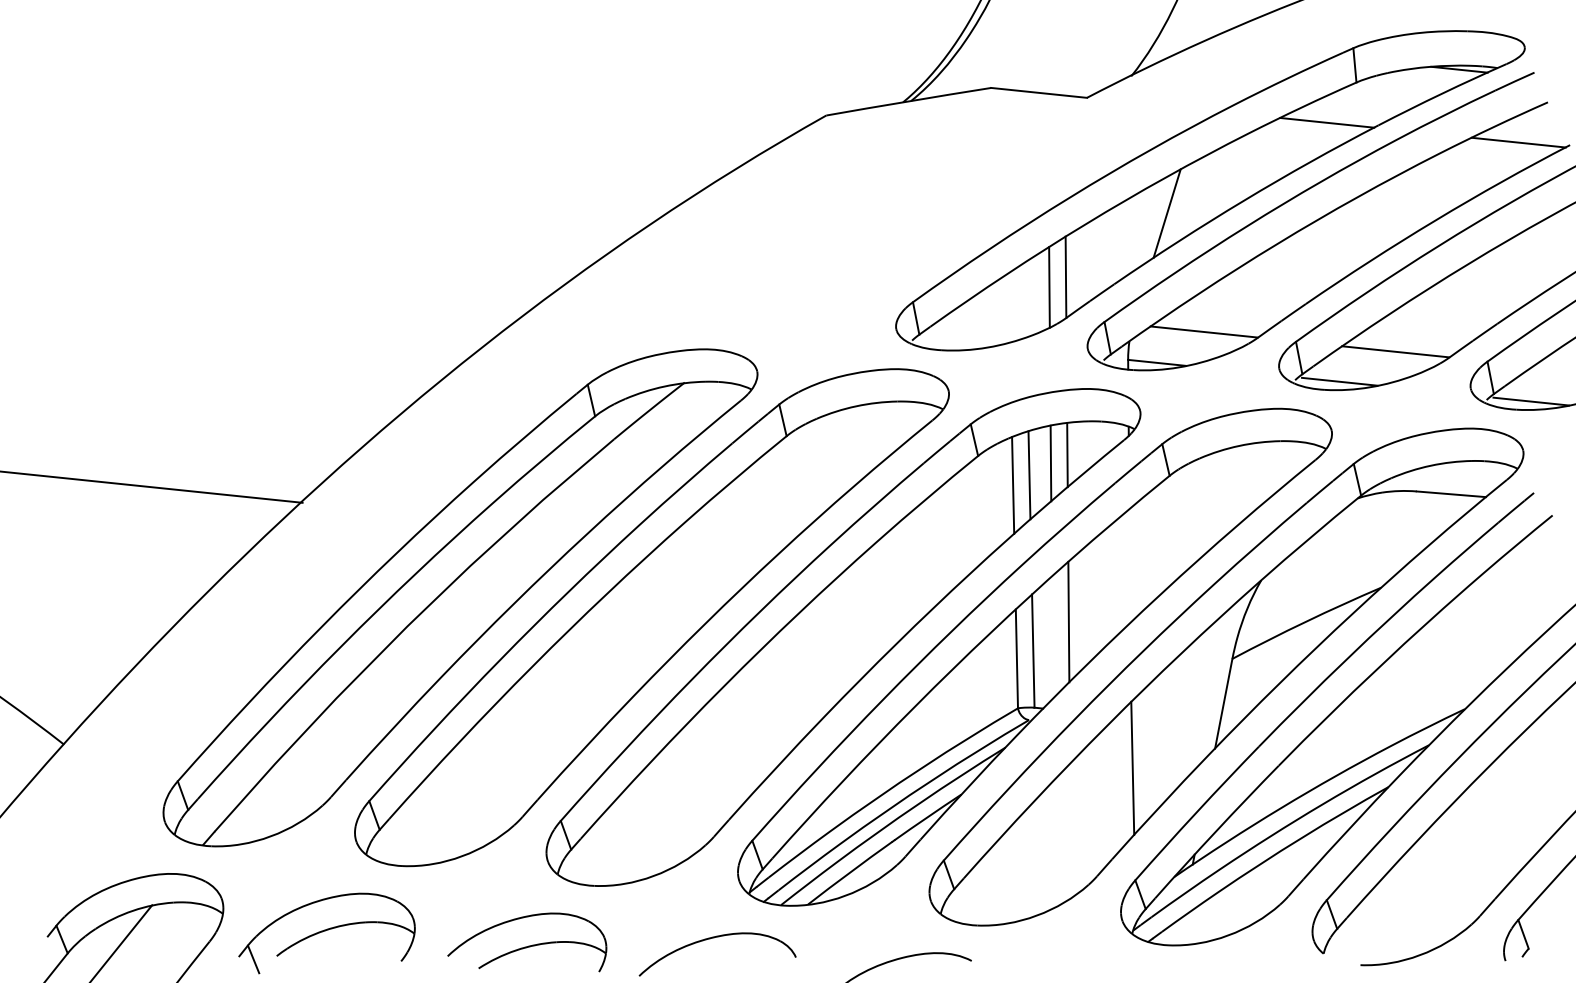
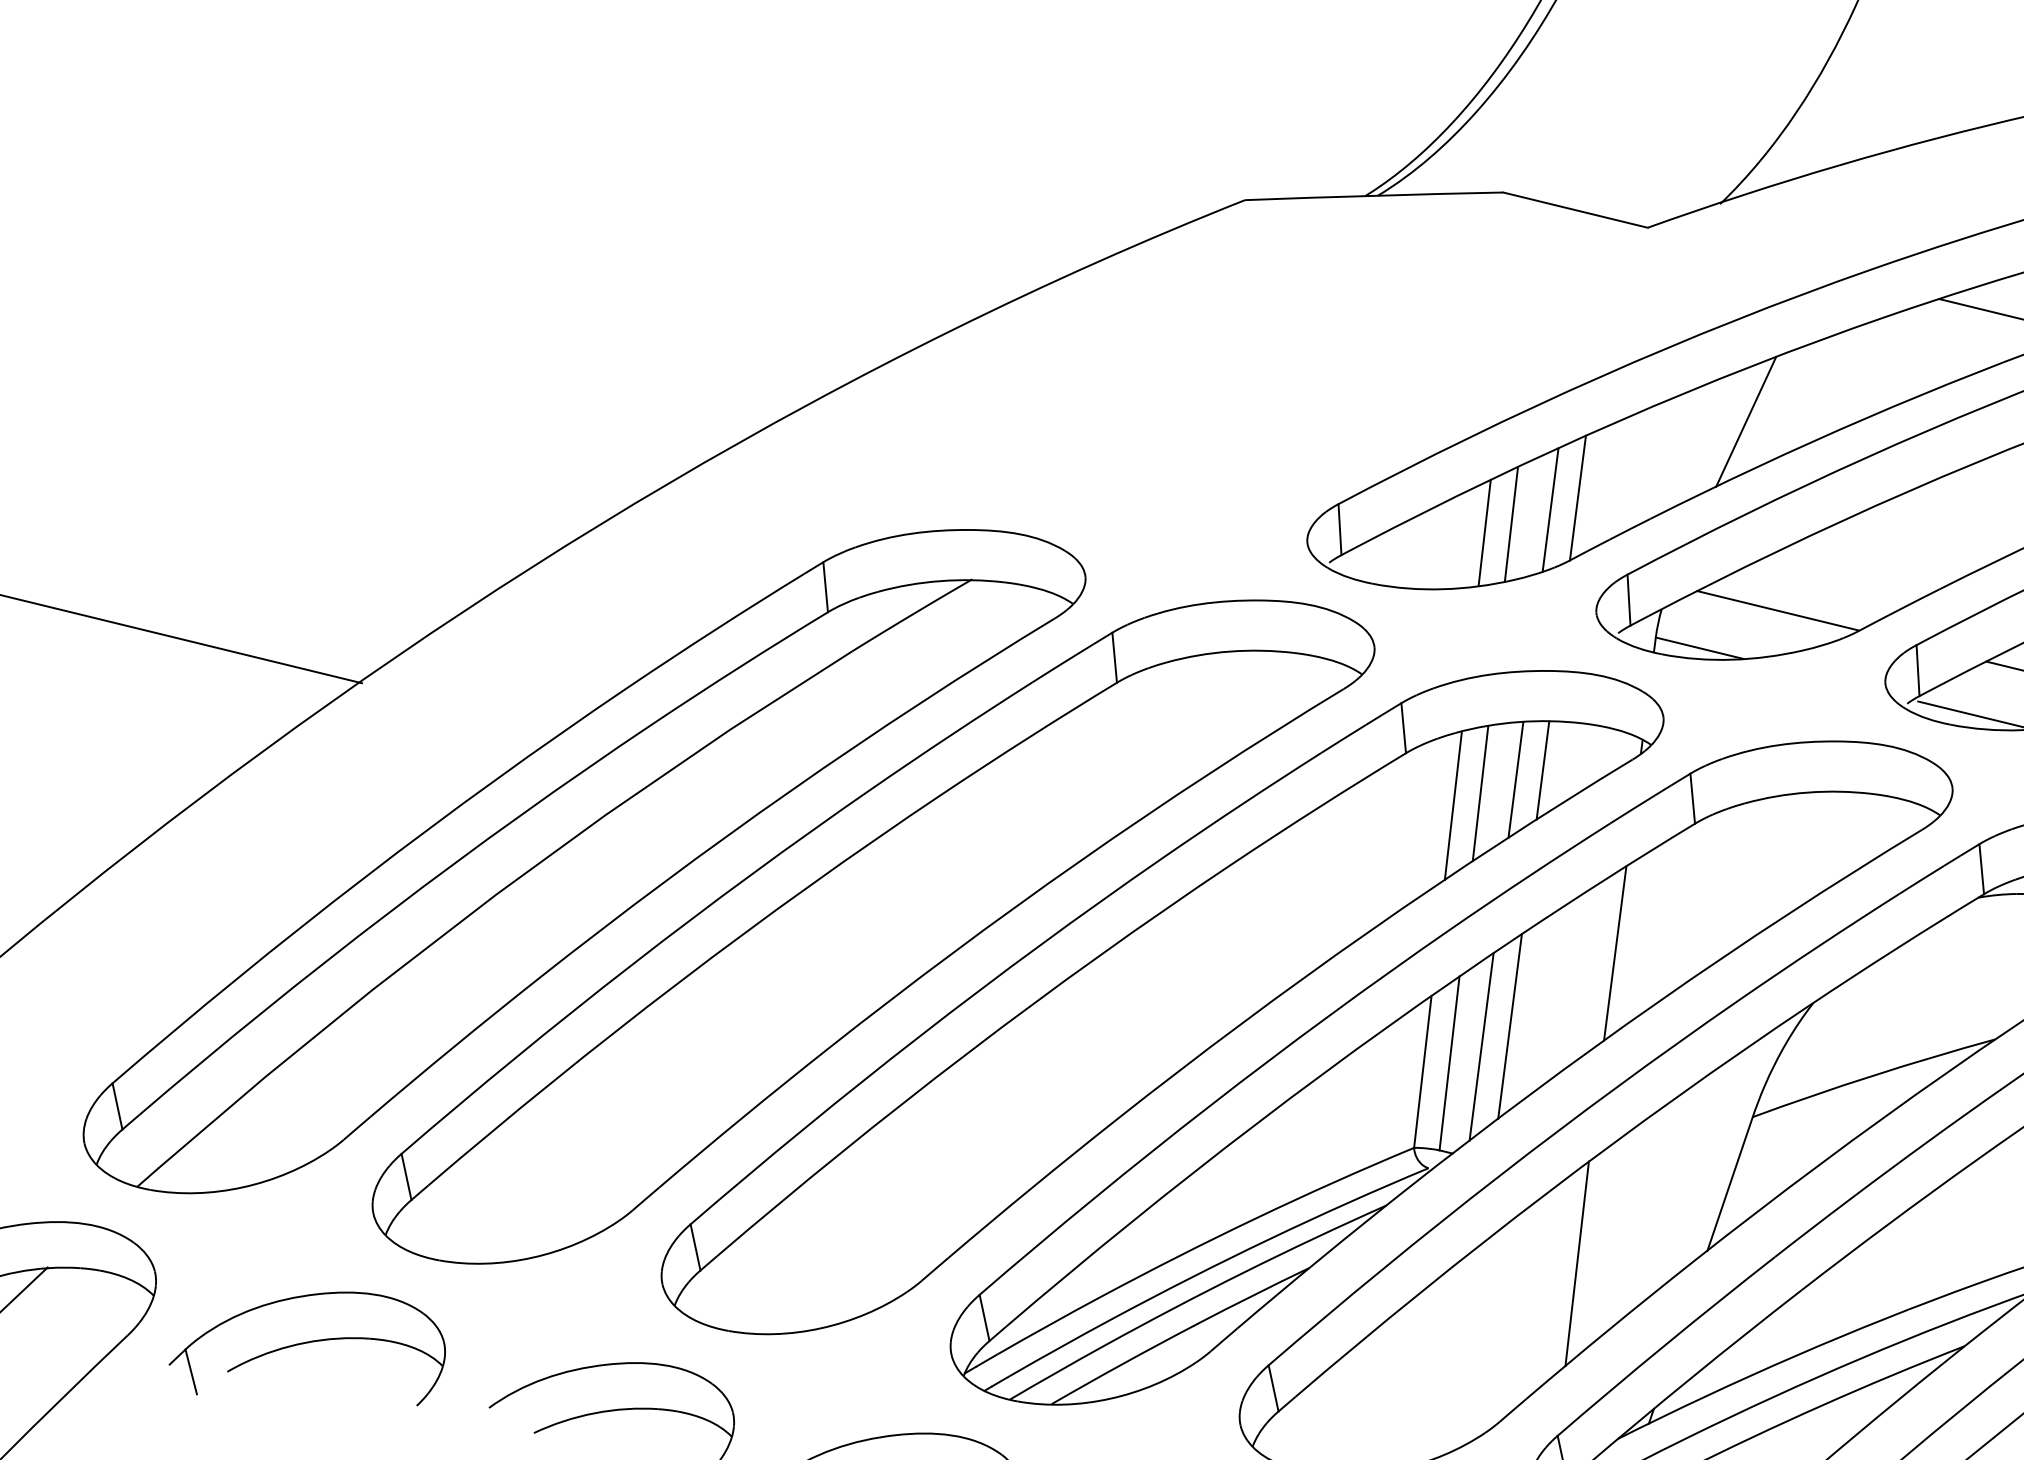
line: (1025, 299) -> (1511, 523), added
line: (1009, 307) -> (1485, 532), added
line: (1129, 565) -> (1614, 952), added
line: (1051, 637) -> (1480, 1046), added

